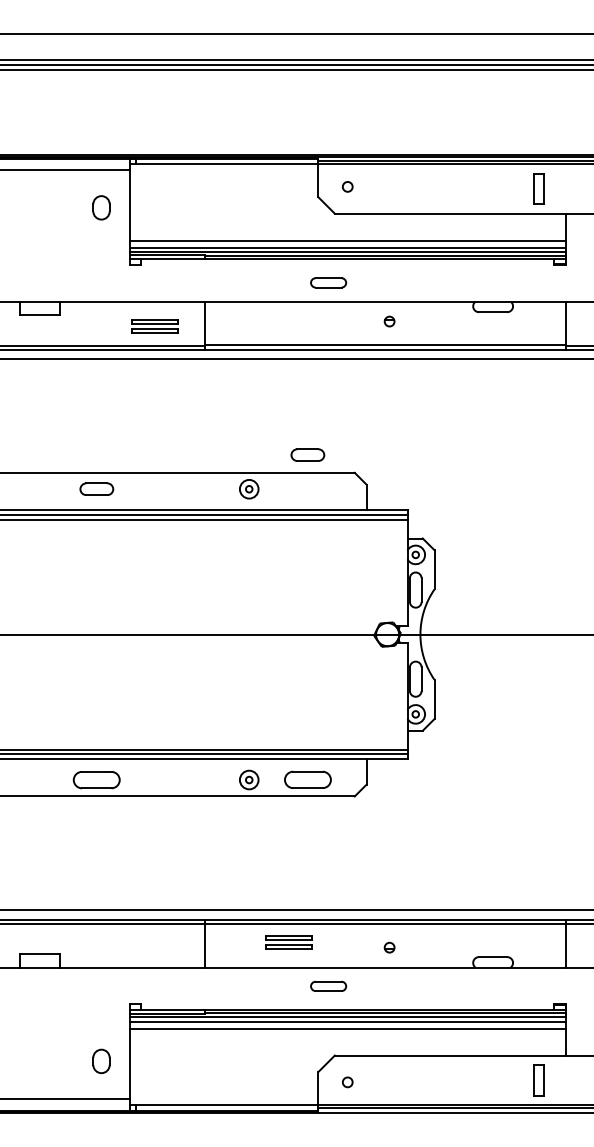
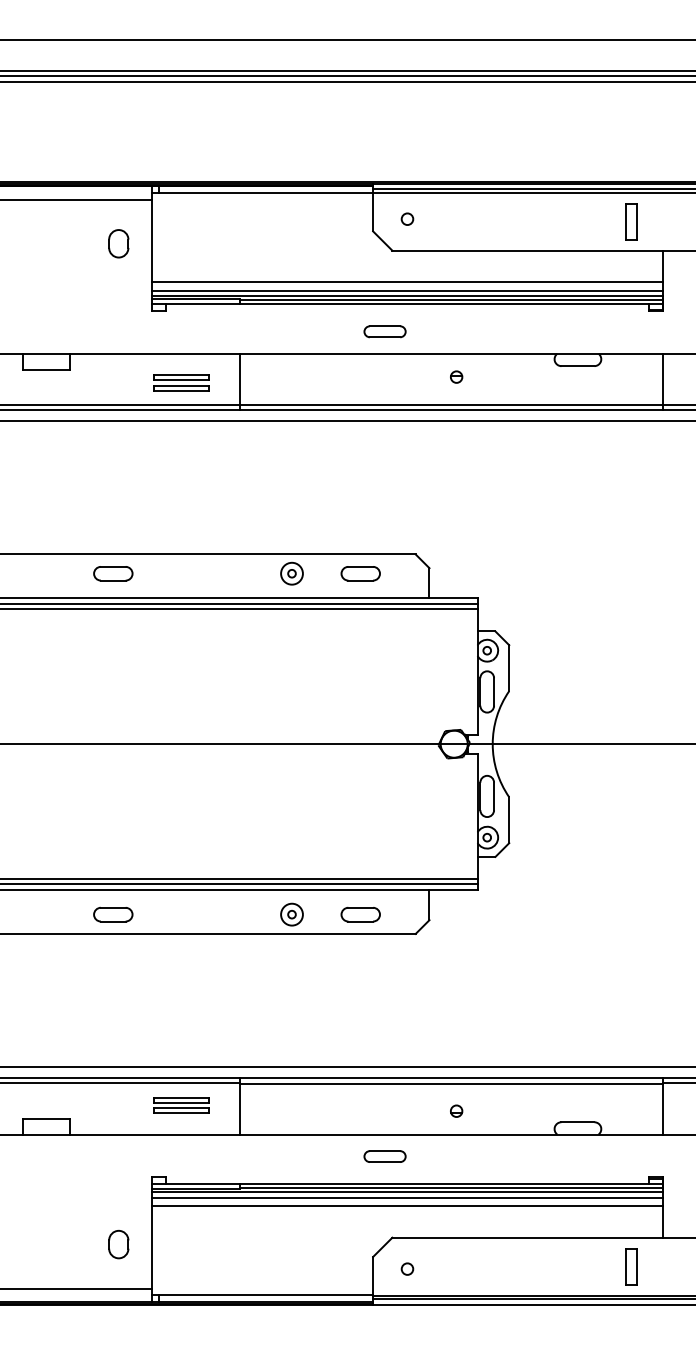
part: (307, 454) -> (360, 573), moved
part: (96, 779) -> (113, 914), size x0.71
part: (307, 779) -> (360, 914), size x0.71
part: (288, 942) -> (181, 1105), moved

